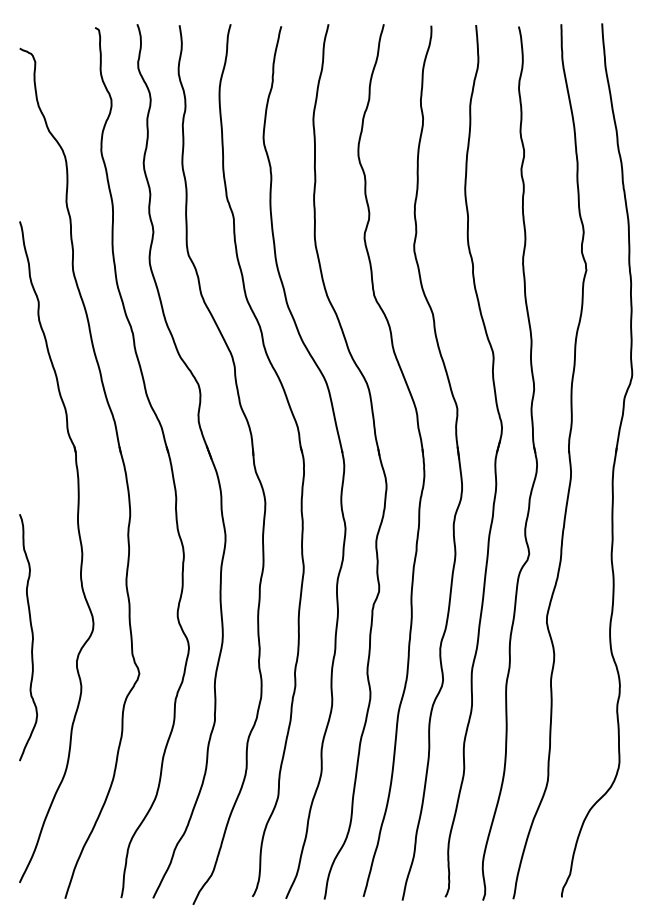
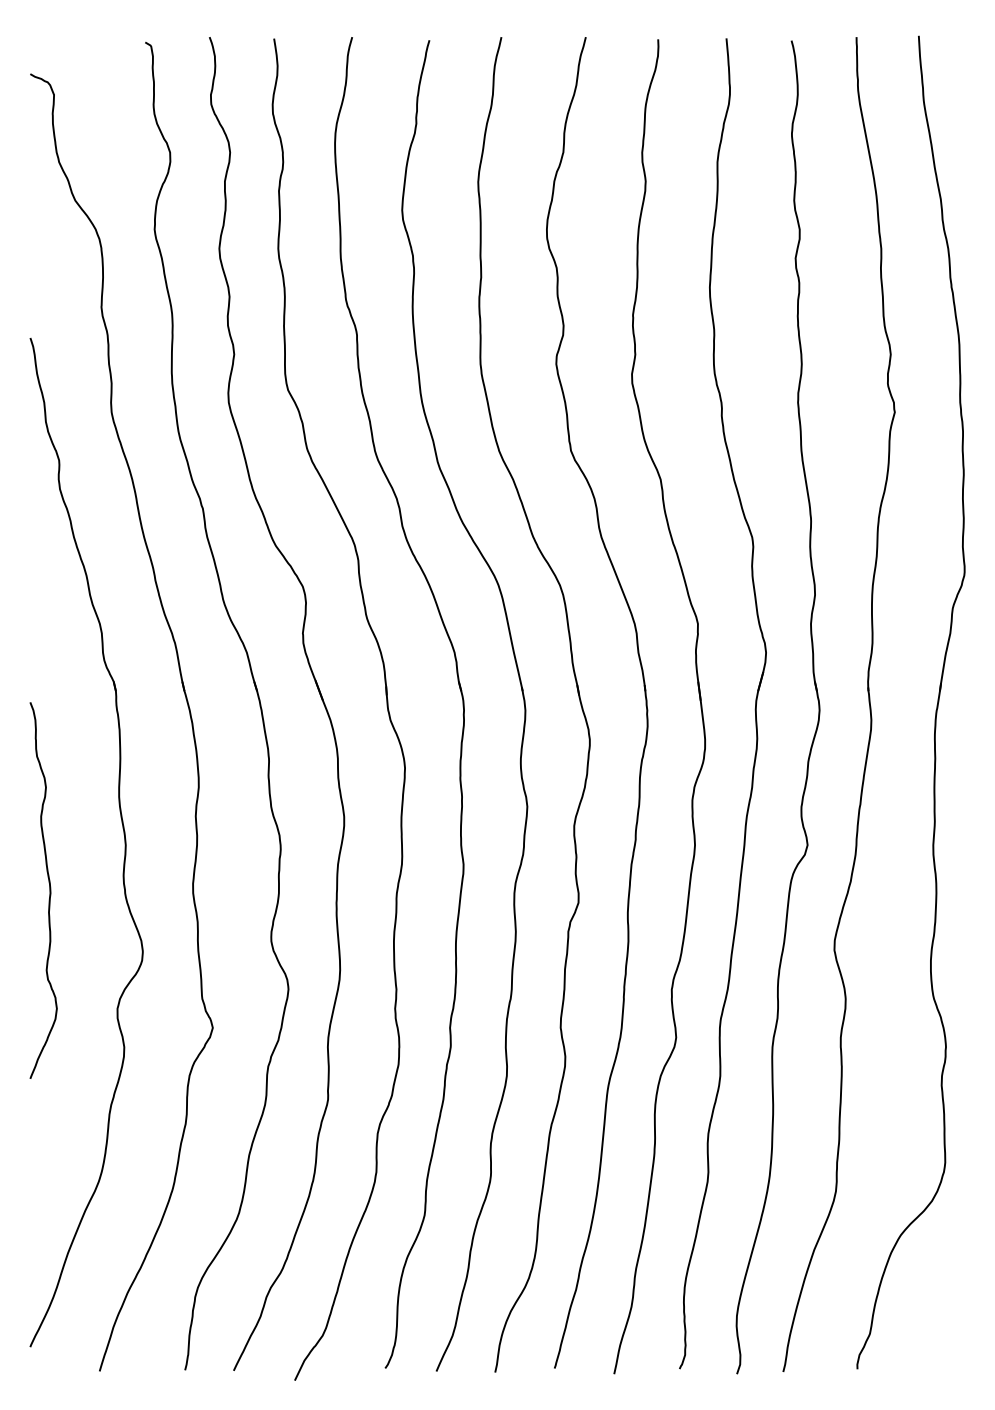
curve: (31, 635) -> (48, 887), moved

